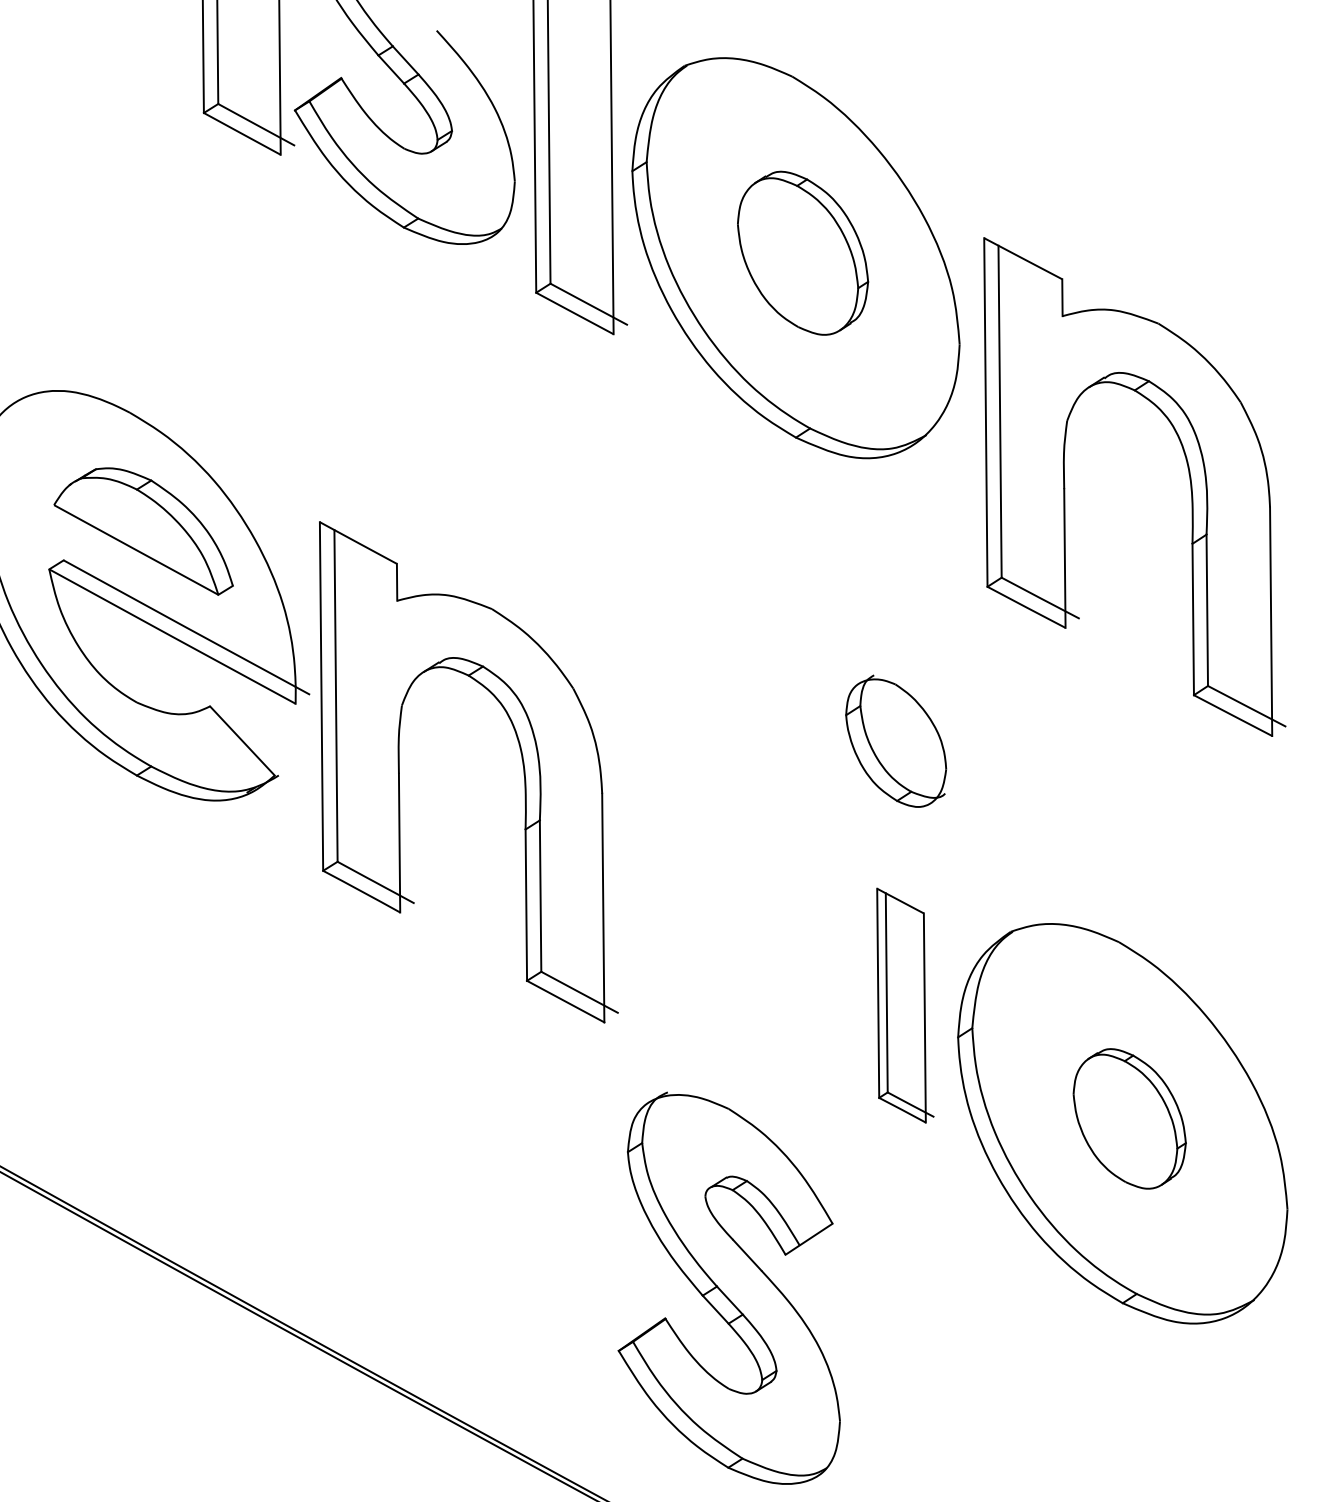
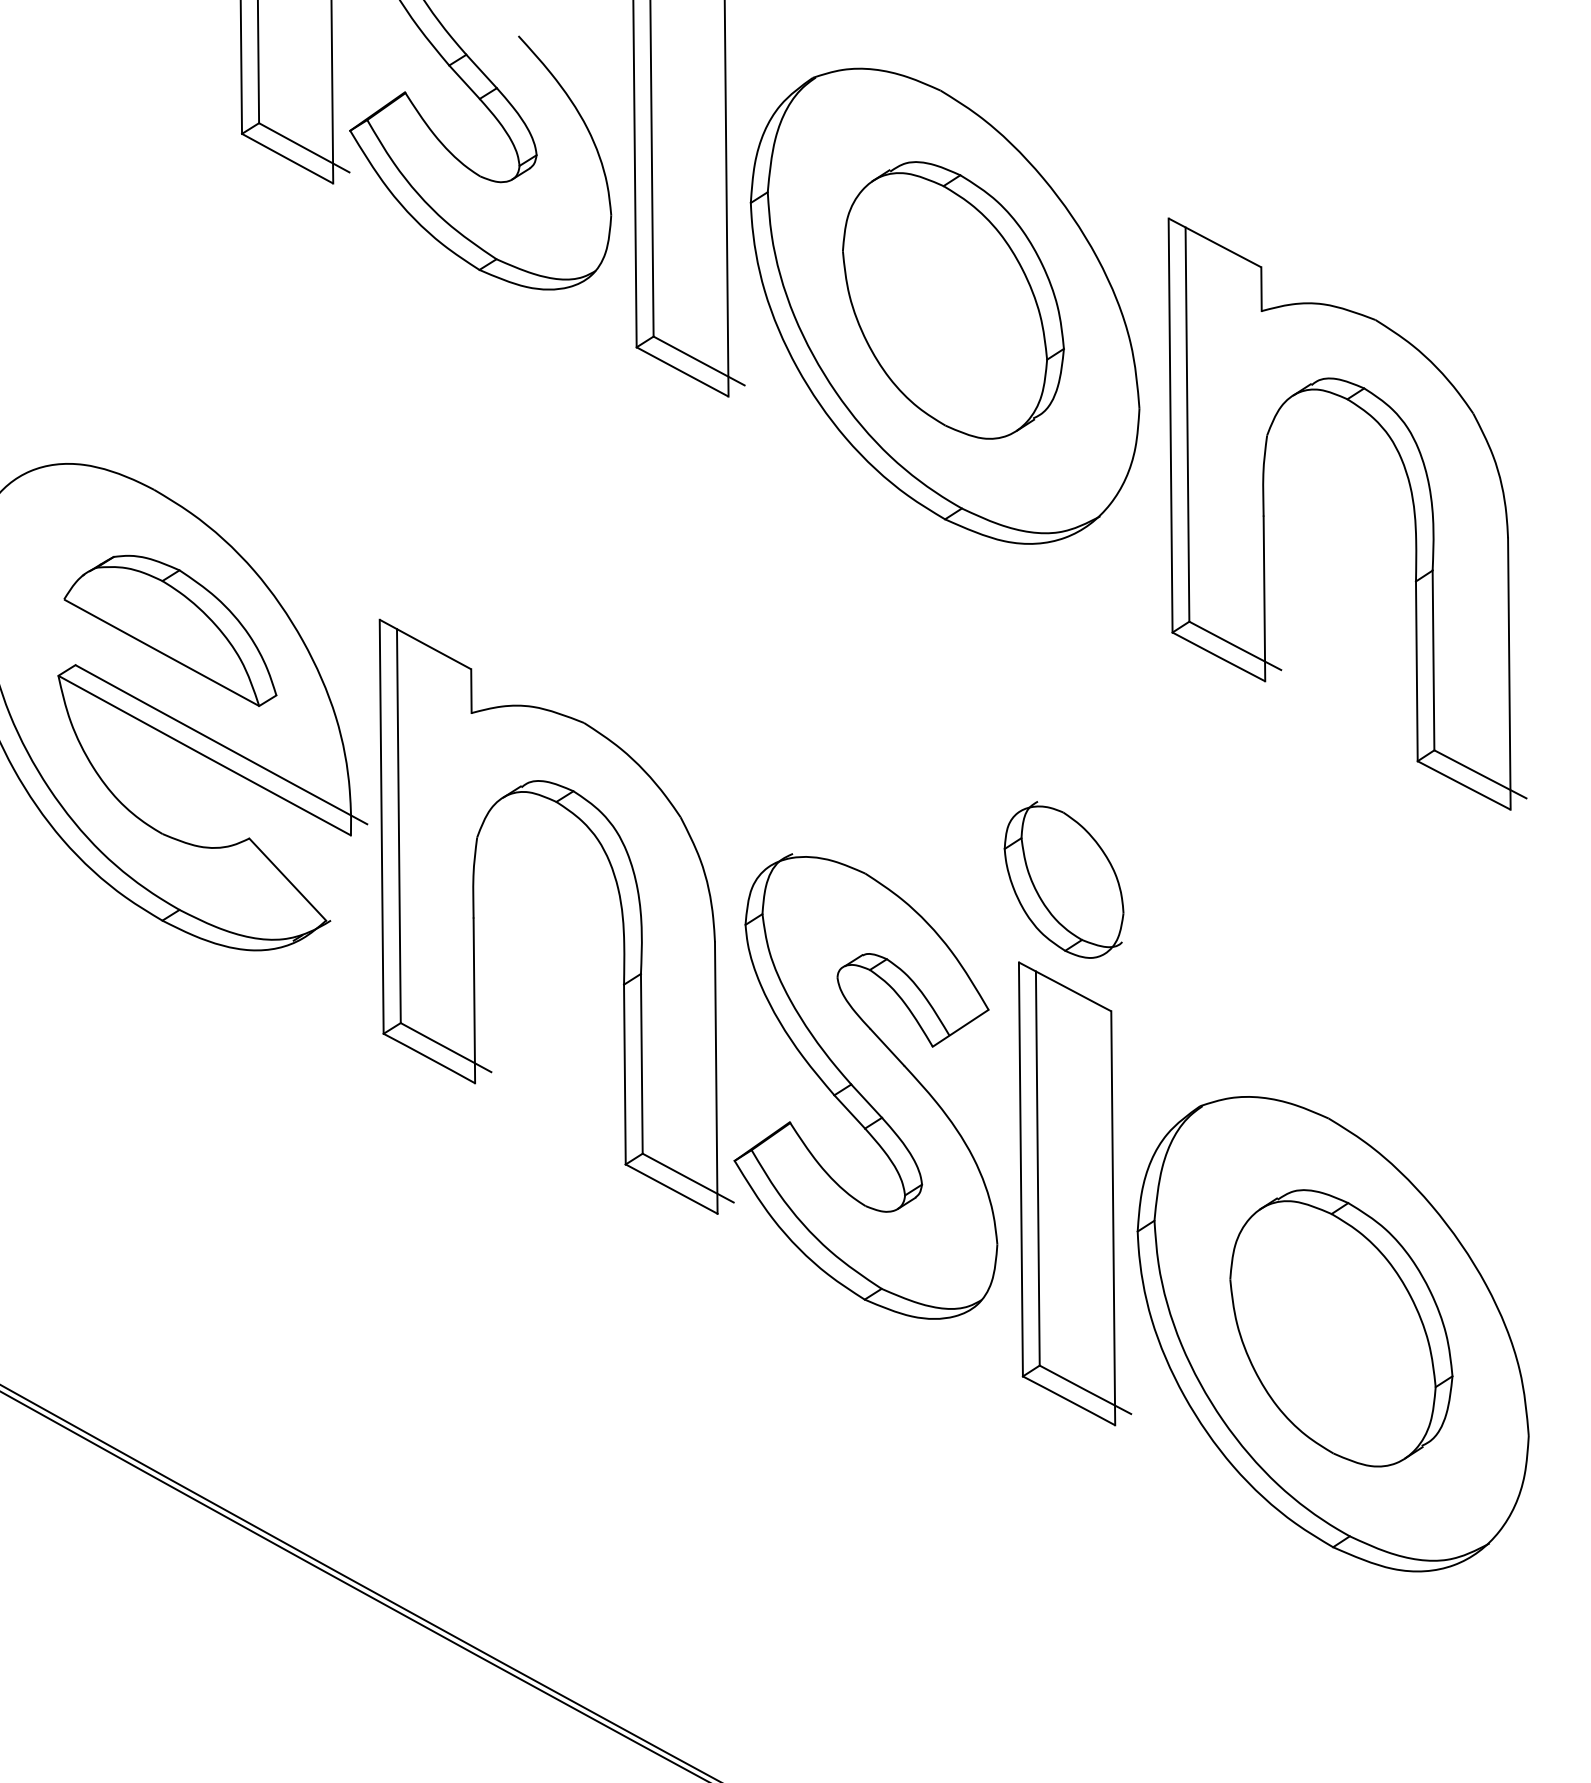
part: (803, 253) -> (953, 300), size x1.43
part: (1189, 479) -> (1412, 505), moved
part: (905, 1005) -> (1075, 1193), size x1.67
part: (1129, 1118) -> (1341, 1328), size x1.67
part: (728, 1288) -> (865, 1086), moved

